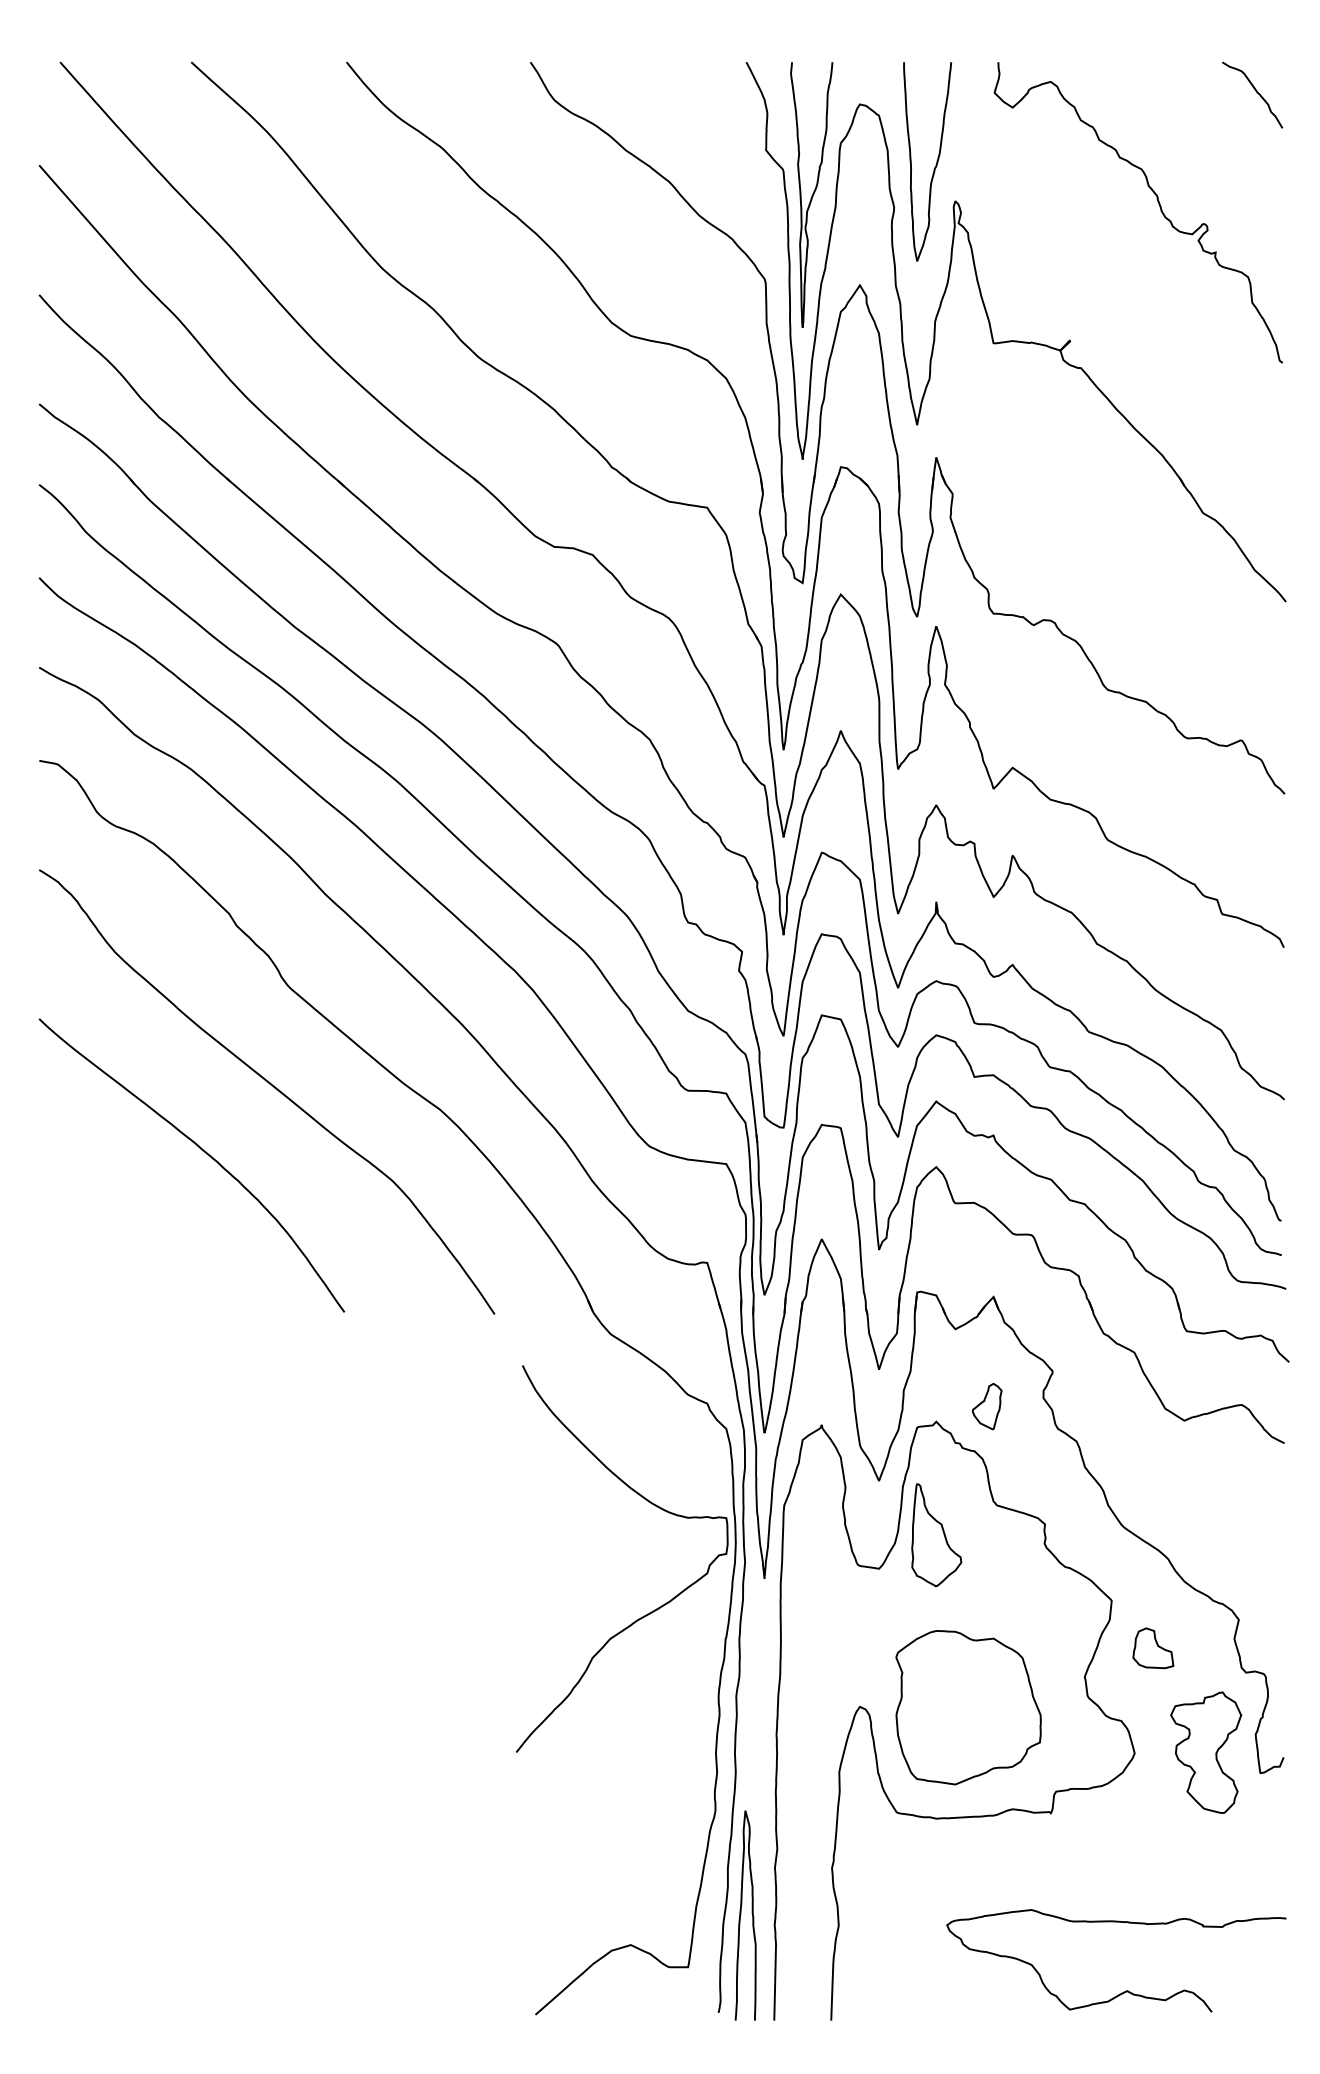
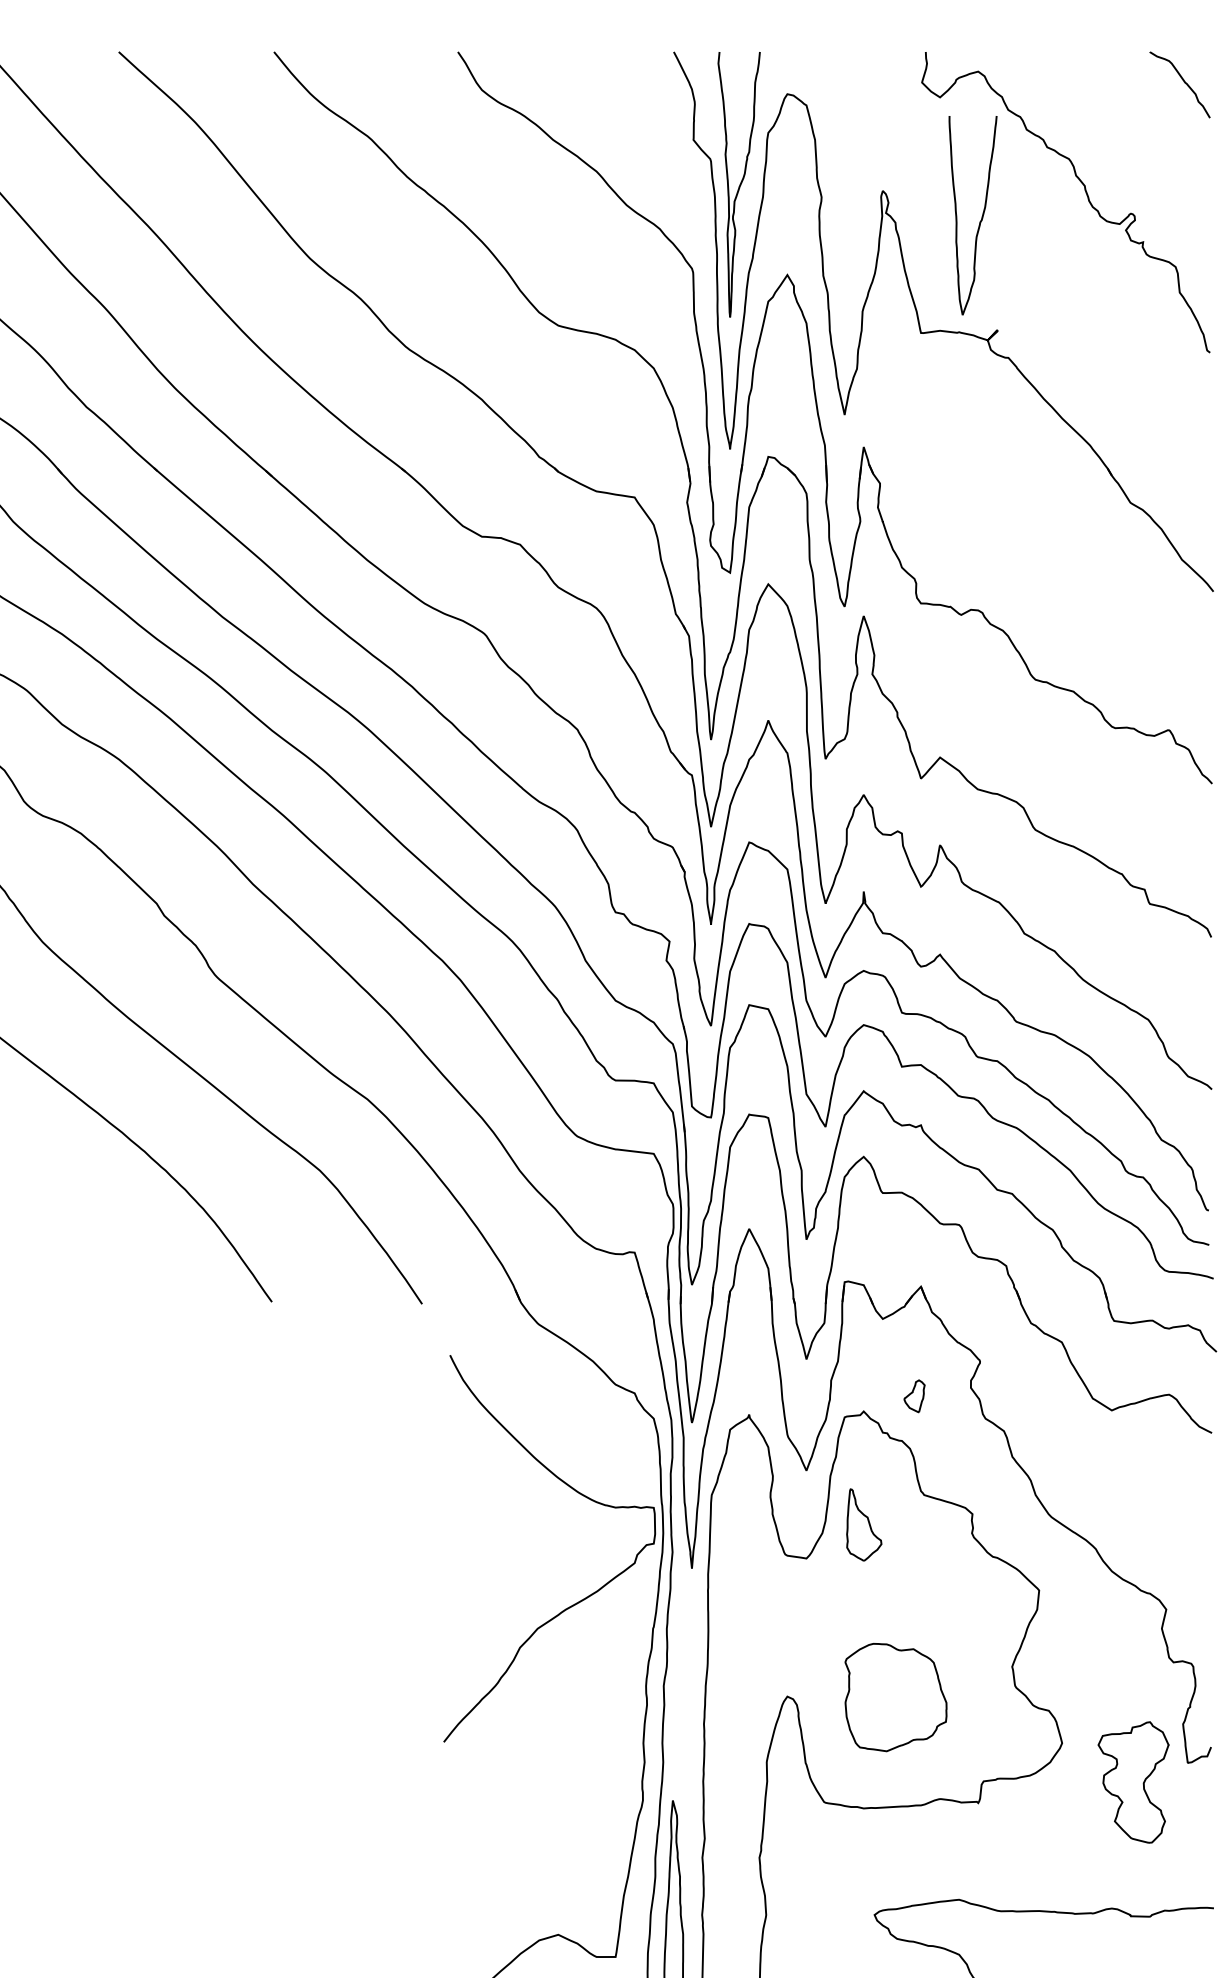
curve: (935, 164) -> (980, 218), moved
part: (986, 1406) -> (913, 1396), size x0.7
part: (936, 1535) -> (863, 1525), size x0.7
part: (1153, 1648) -> (1080, 1638), removed
part: (968, 1707) -> (895, 1697), size x0.7
part: (1206, 1752) -> (1133, 1782), moved

